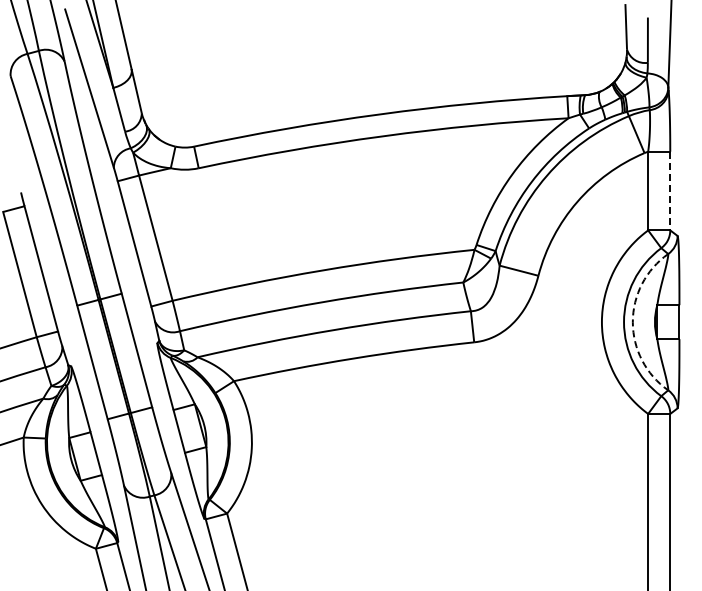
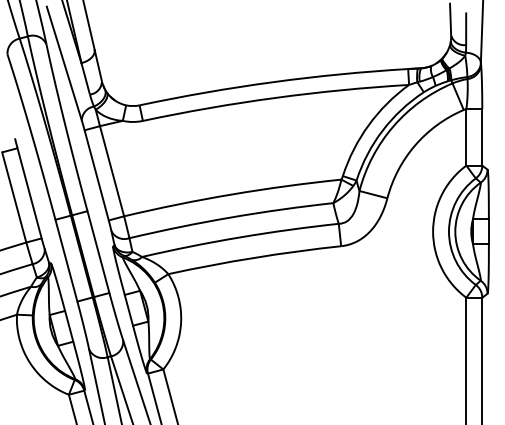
line: (670, 191) -> (482, 137), dashed -> solid
arc: (632, 322) -> (455, 231), dashed -> solid

